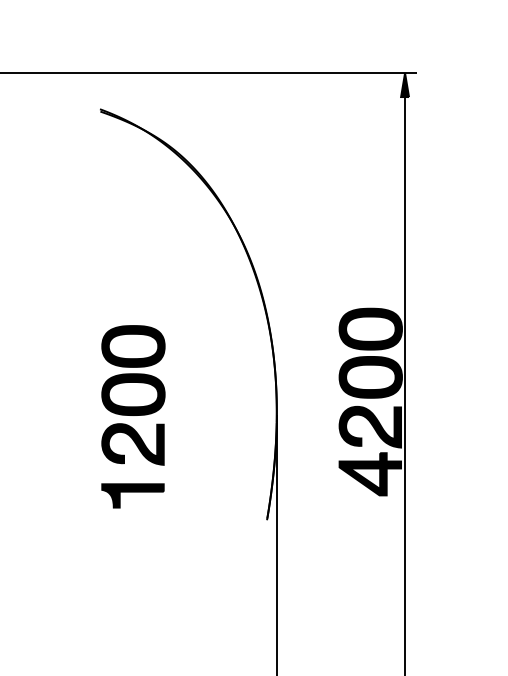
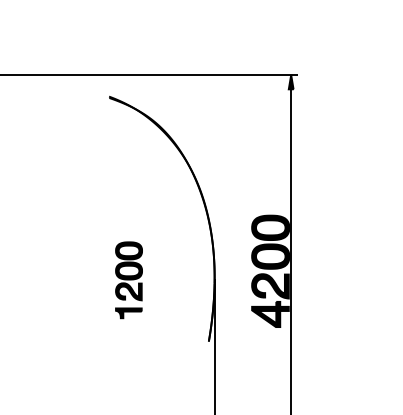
part: (132, 417) -> (128, 280), size x0.7

